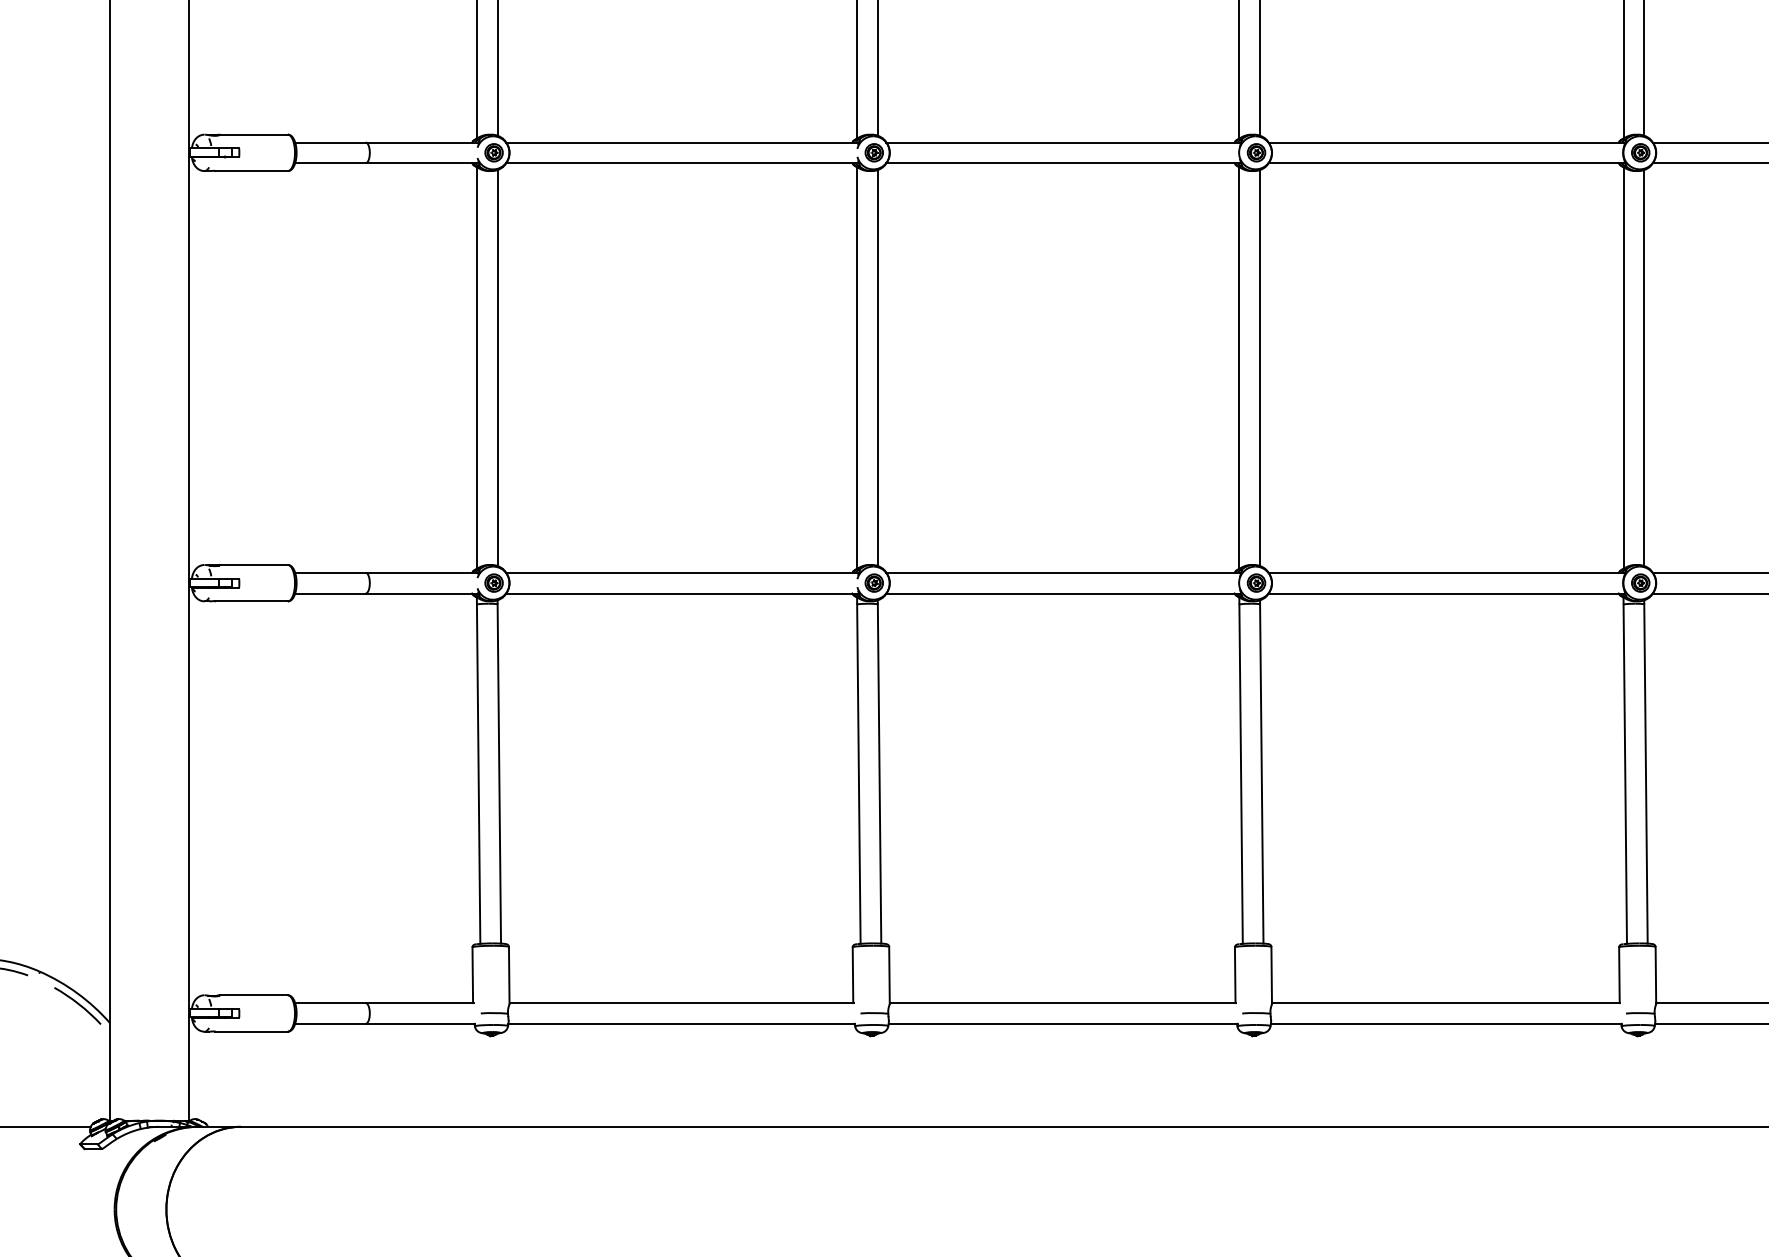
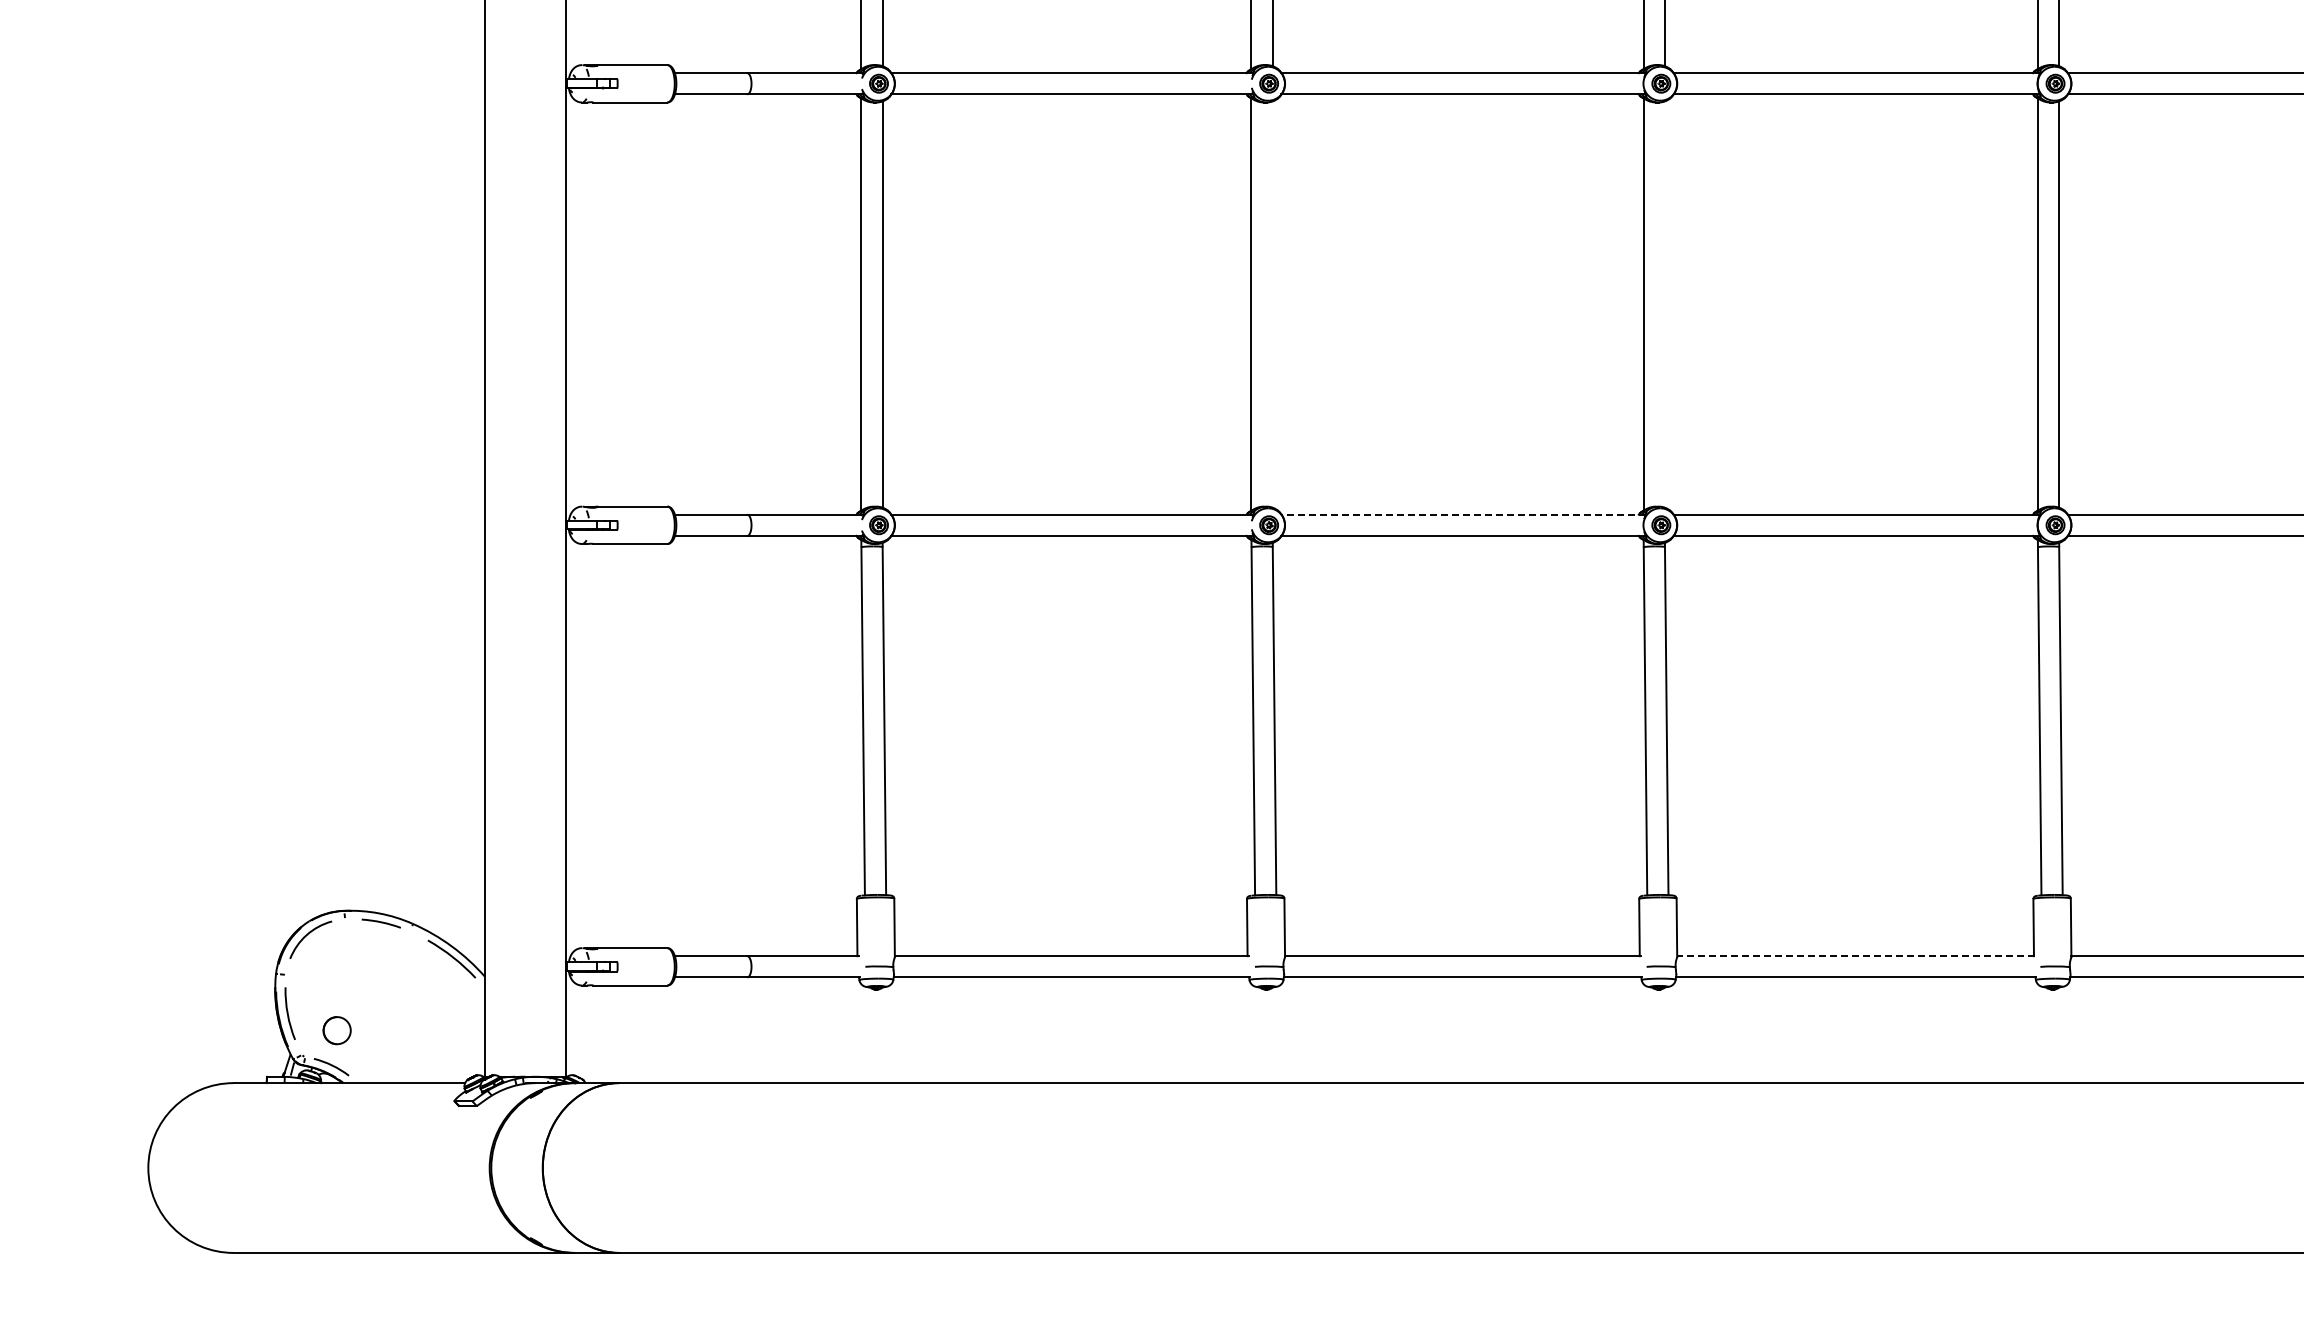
line: (877, 367) -> (1272, 304), removed
line: (1259, 367) -> (1664, 304), removed
line: (1063, 572) -> (1463, 514), solid -> dashed
line: (1445, 1003) -> (1855, 956), solid -> dashed

